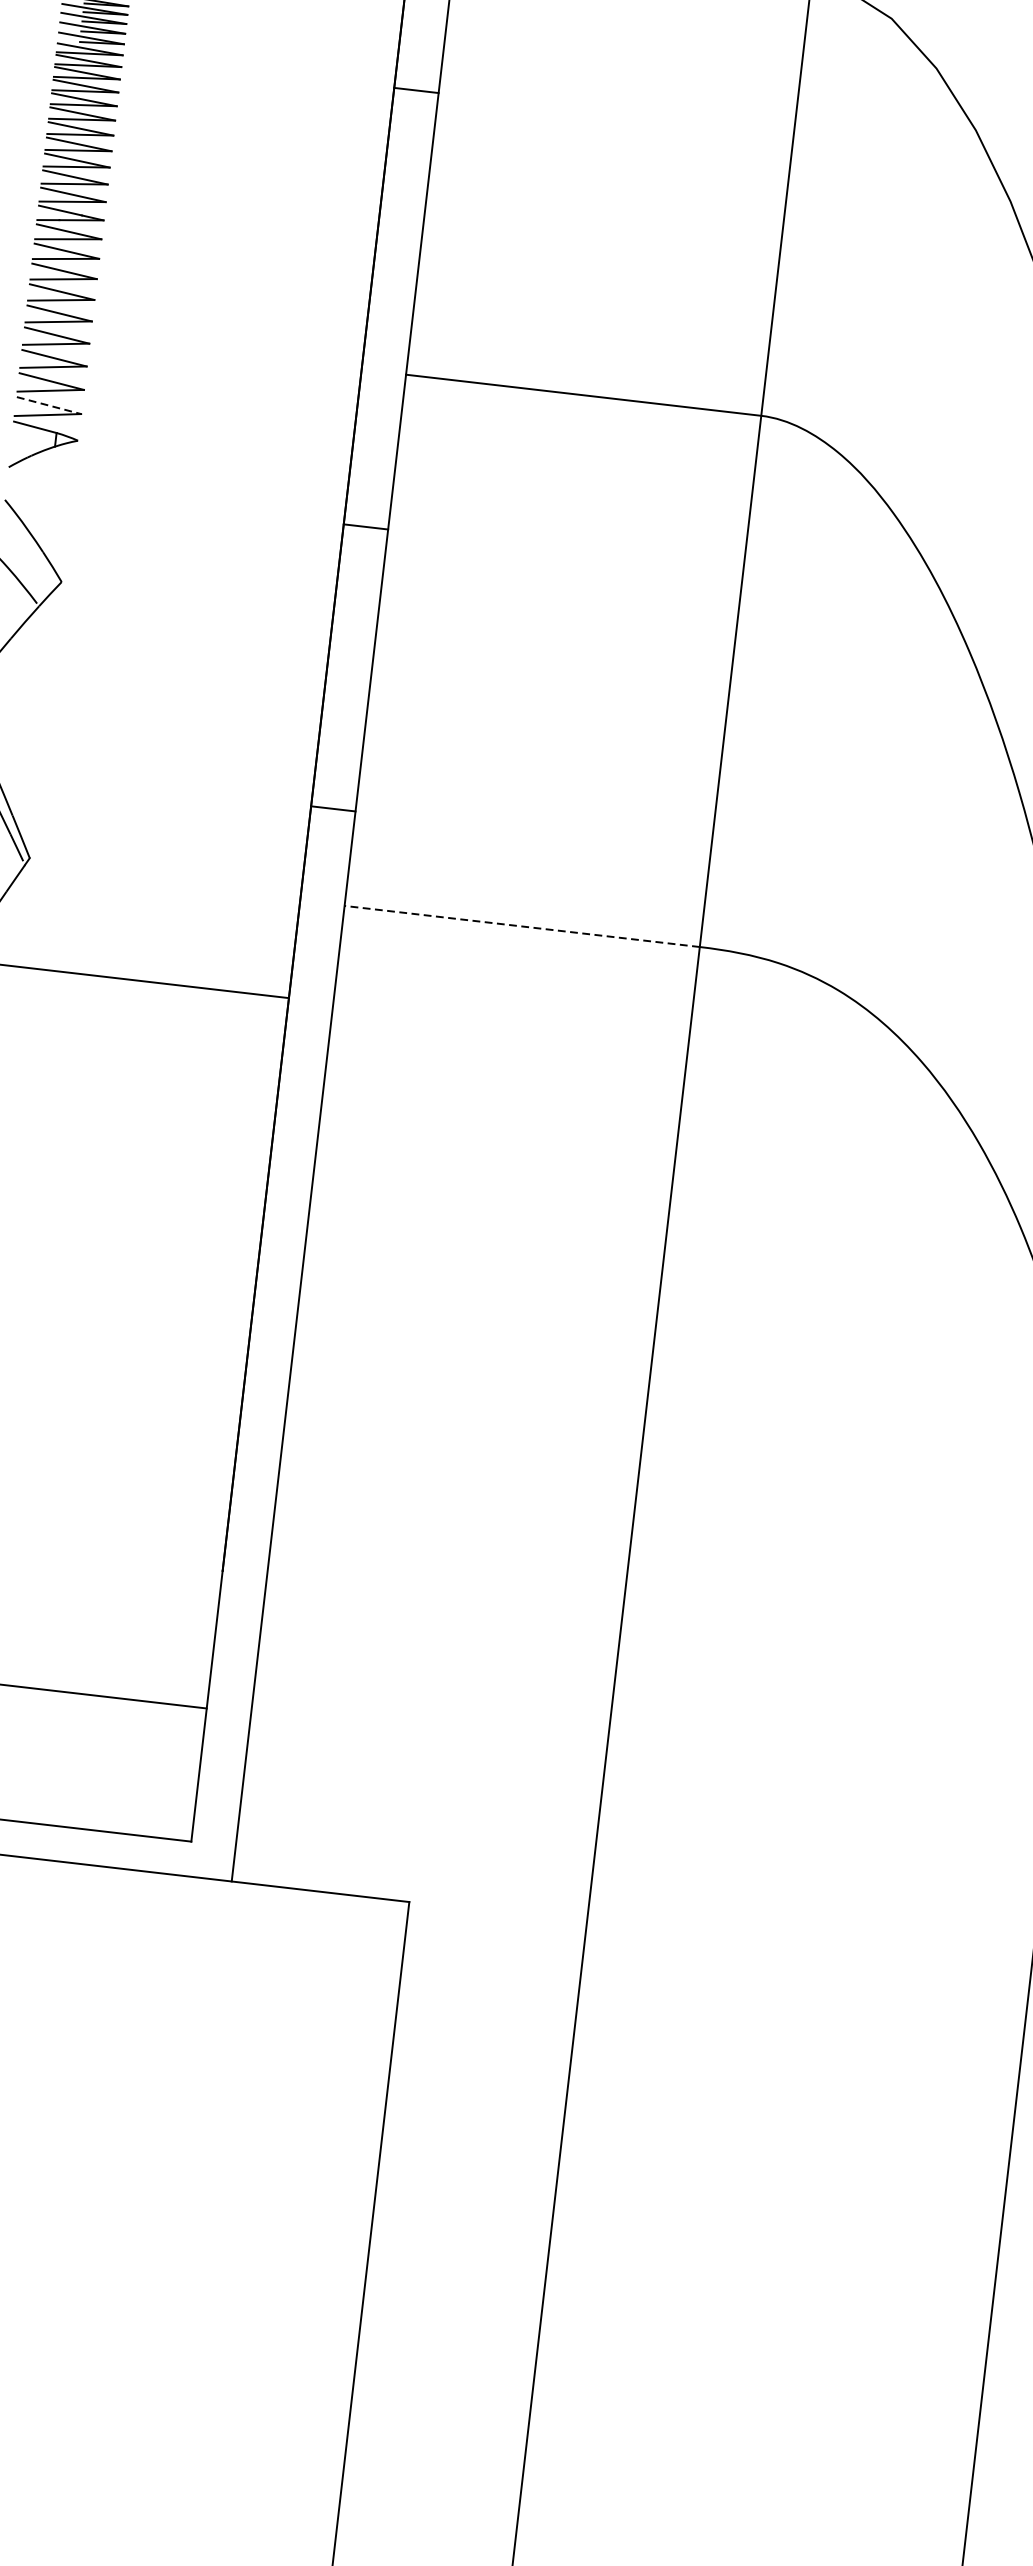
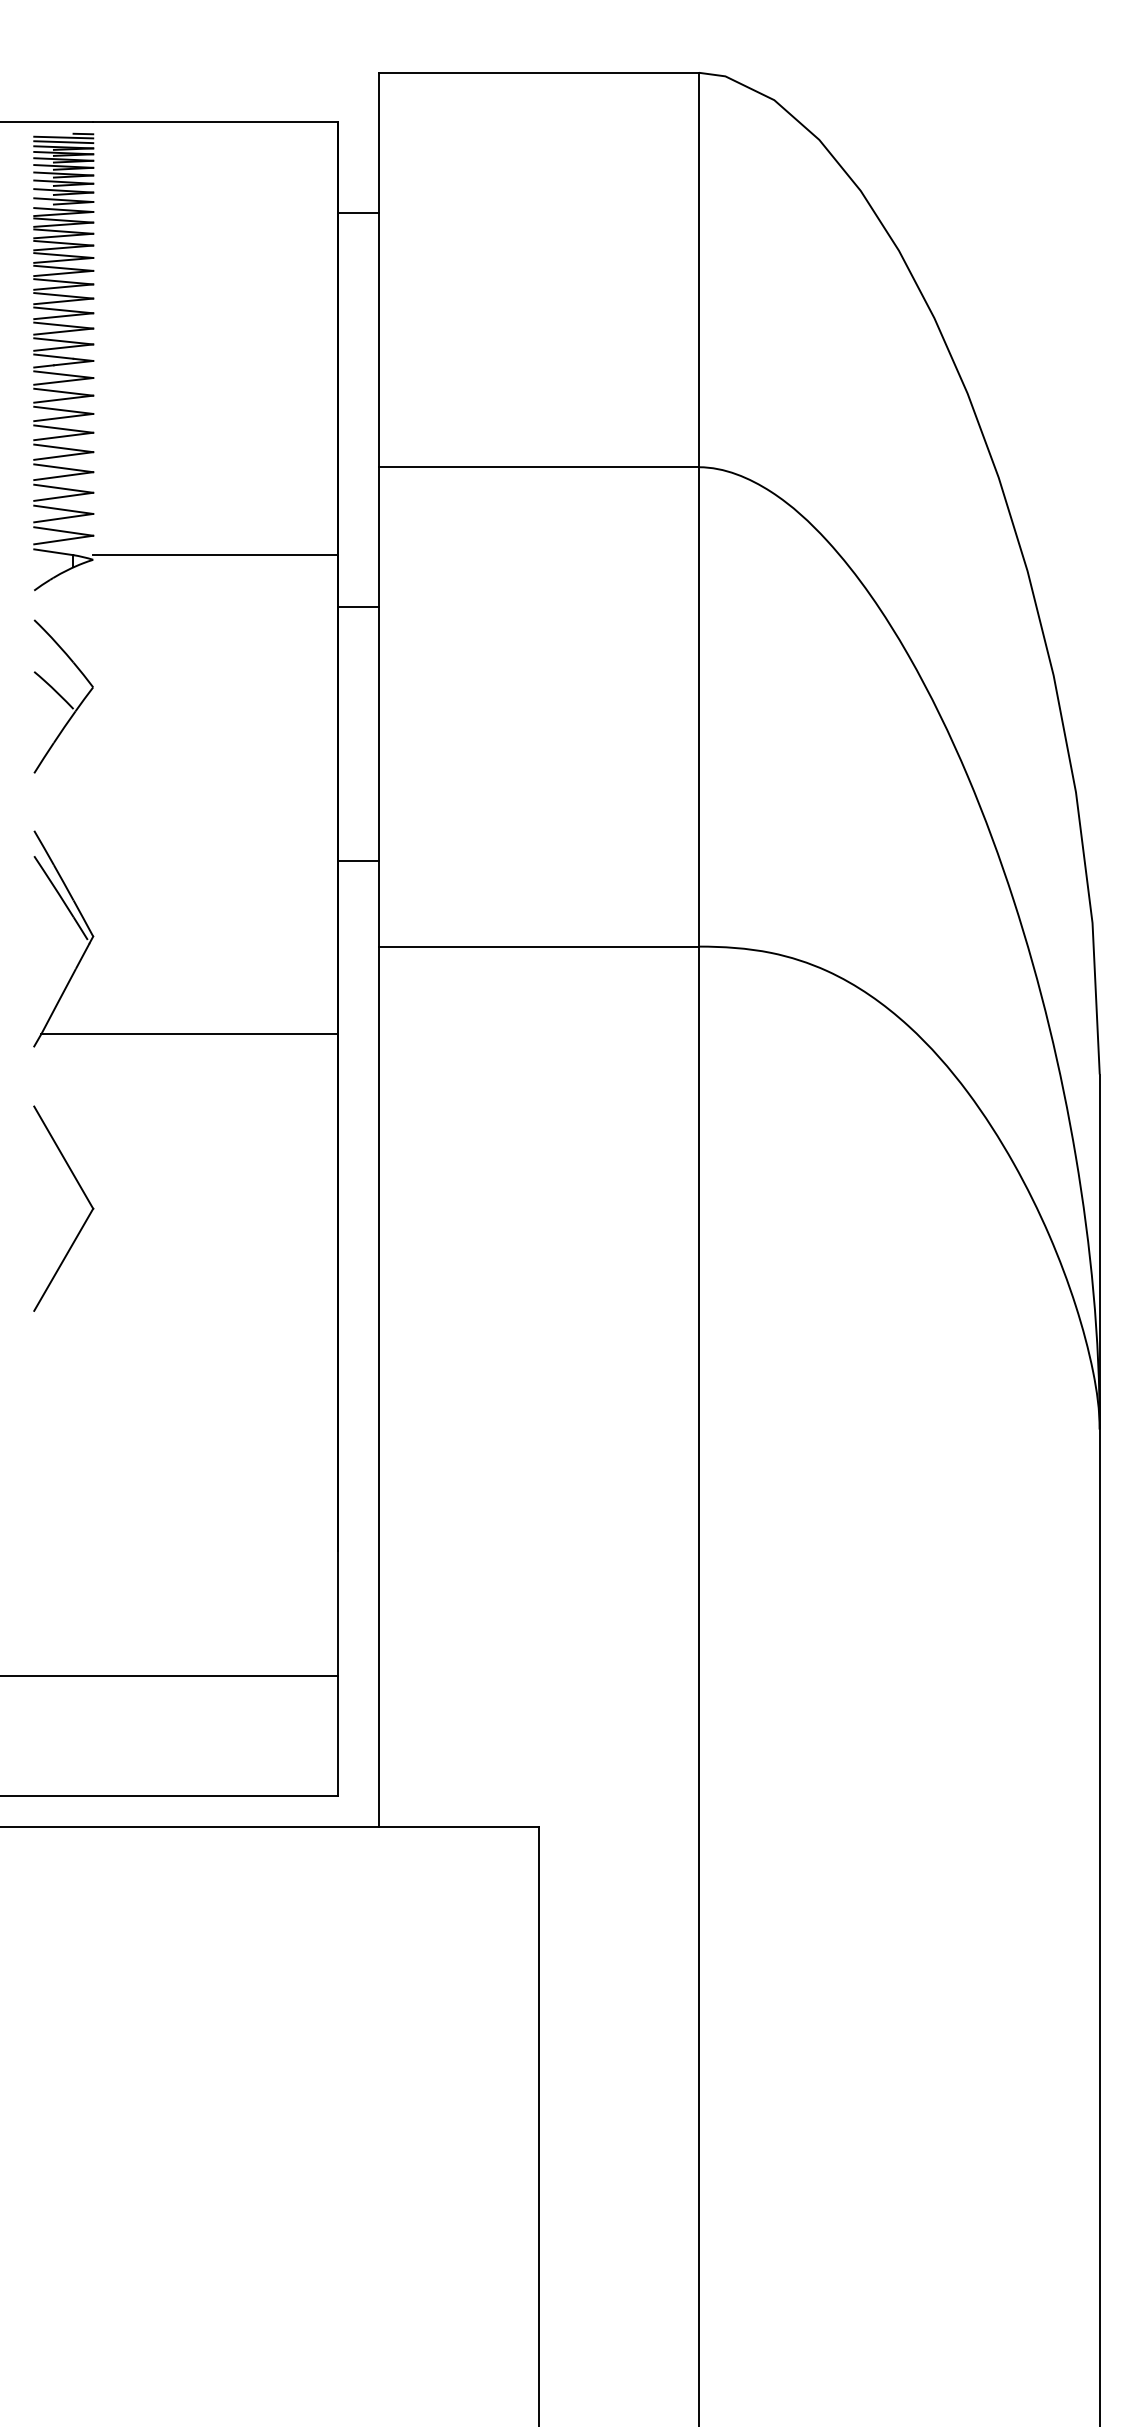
line: (48, 405) -> (63, 531), dashed -> solid
line: (214, 451) -> (215, 555), added
line: (521, 926) -> (538, 946), dashed -> solid

